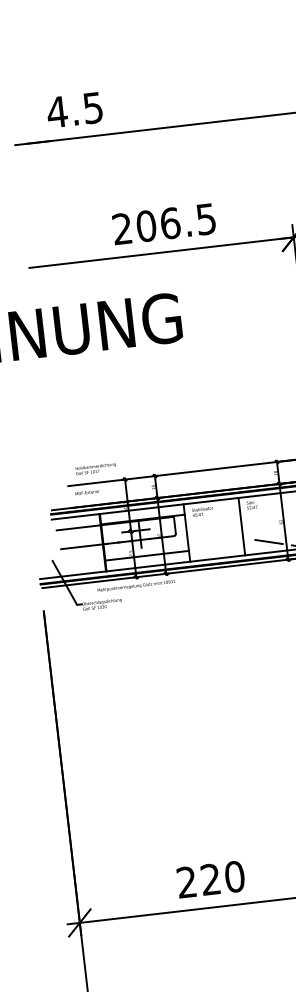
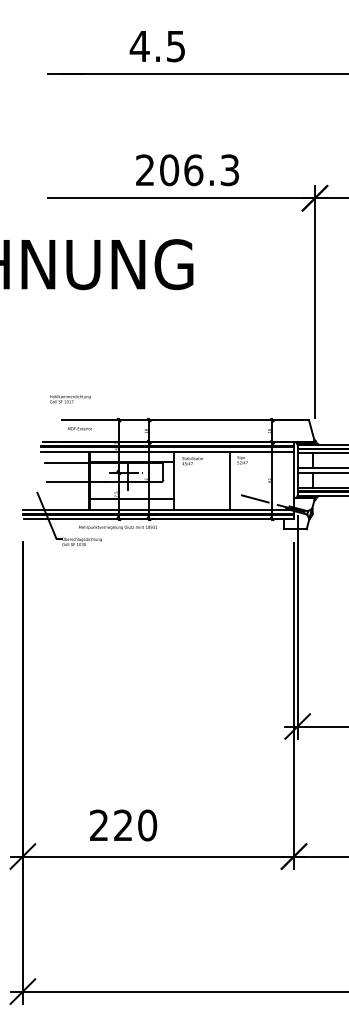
text: (73, 110) -> (156, 46), moved
text: (205, 218) -> (229, 169), 206.5 -> 206.3
text: (96, 469) -> (70, 399), moved
text: (210, 879) -> (123, 825), moved

